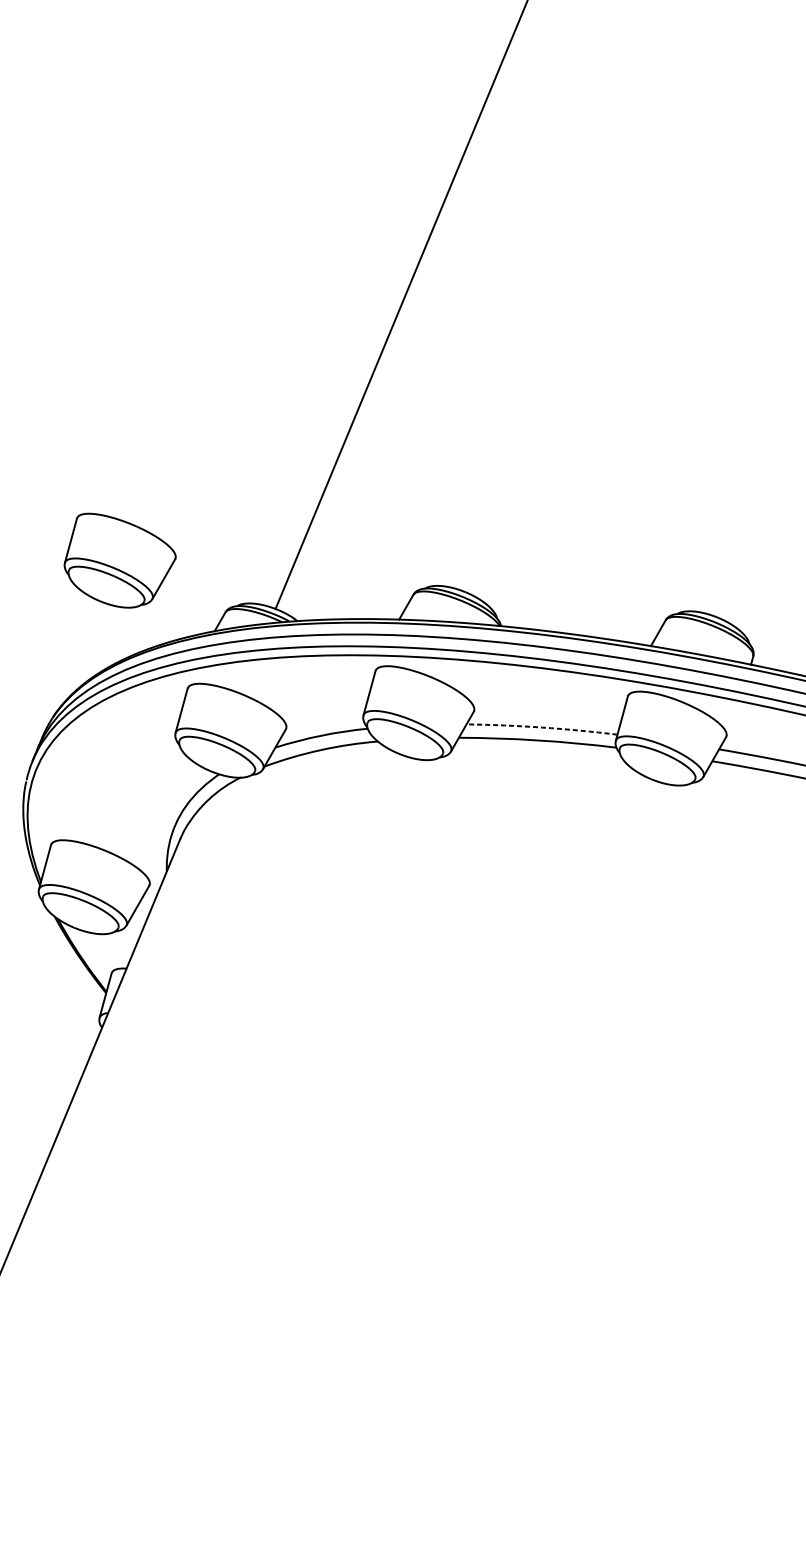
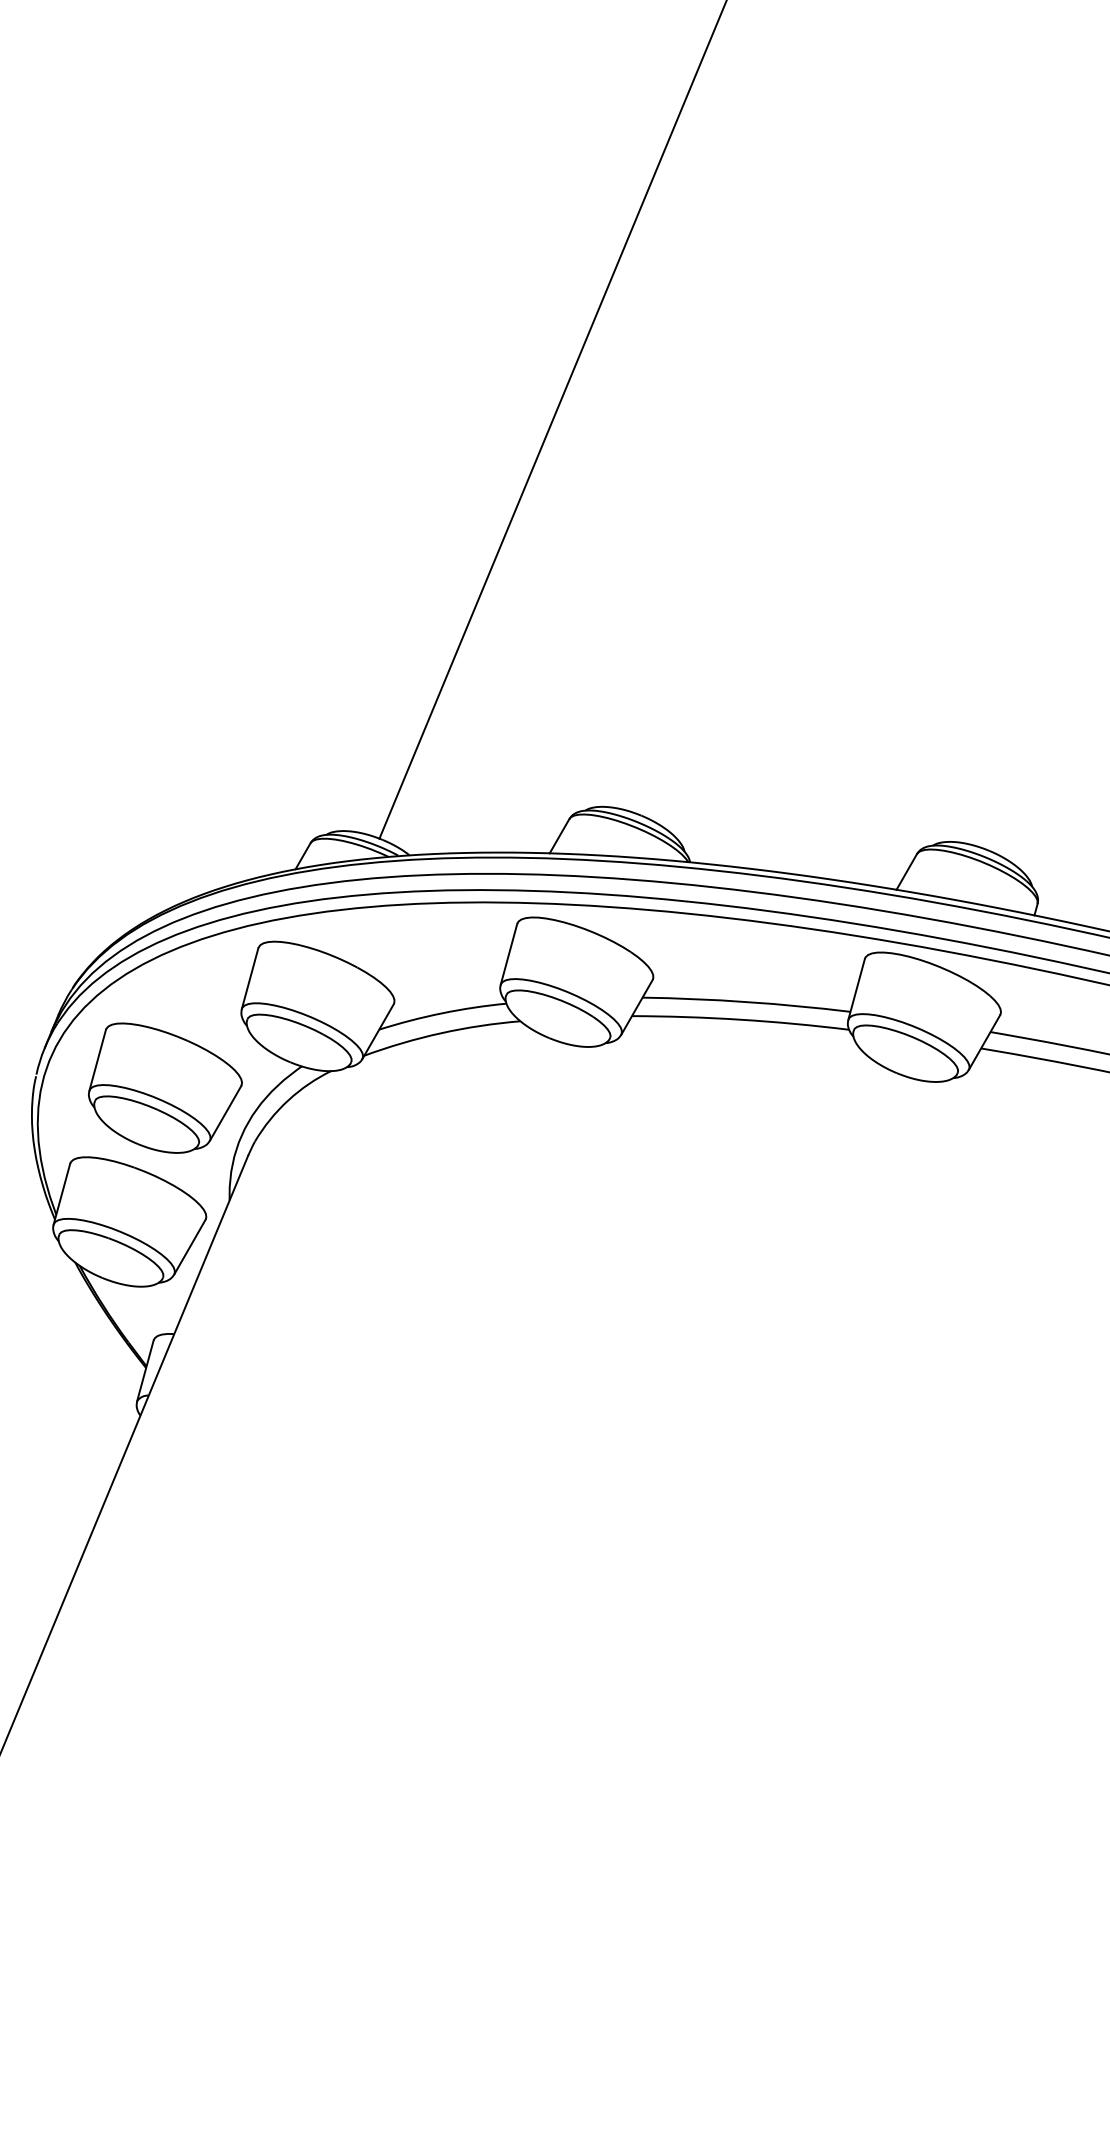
part: (120, 560) -> (165, 1087), moved
arc: (542, 727) -> (746, 1002), dashed -> solid

